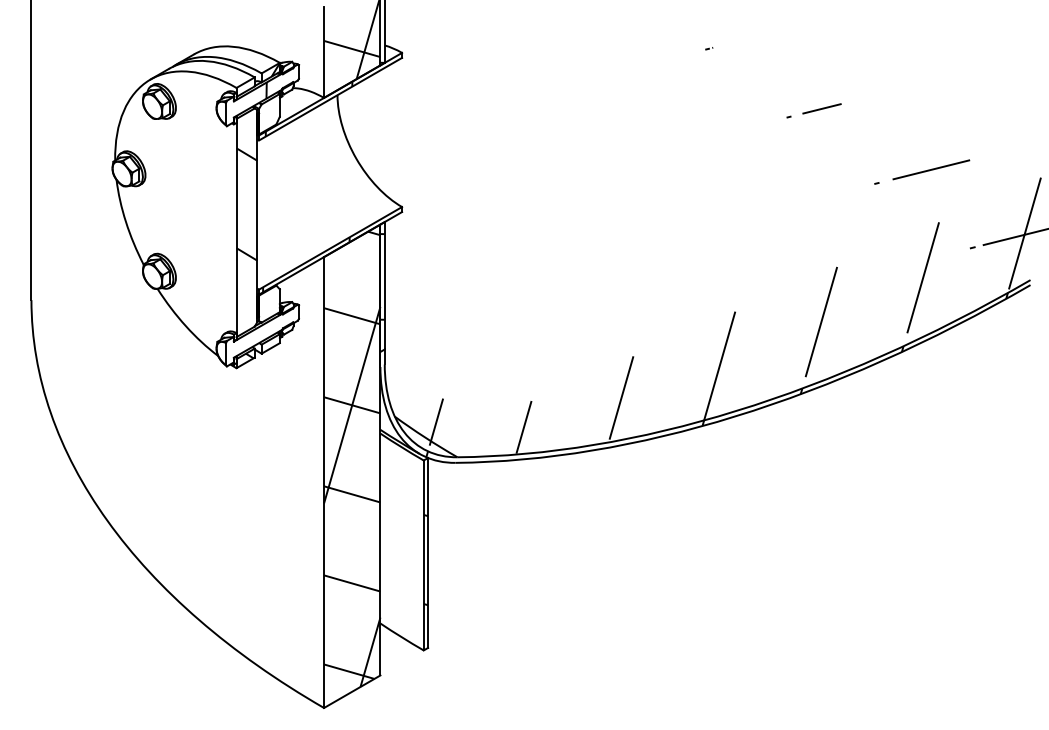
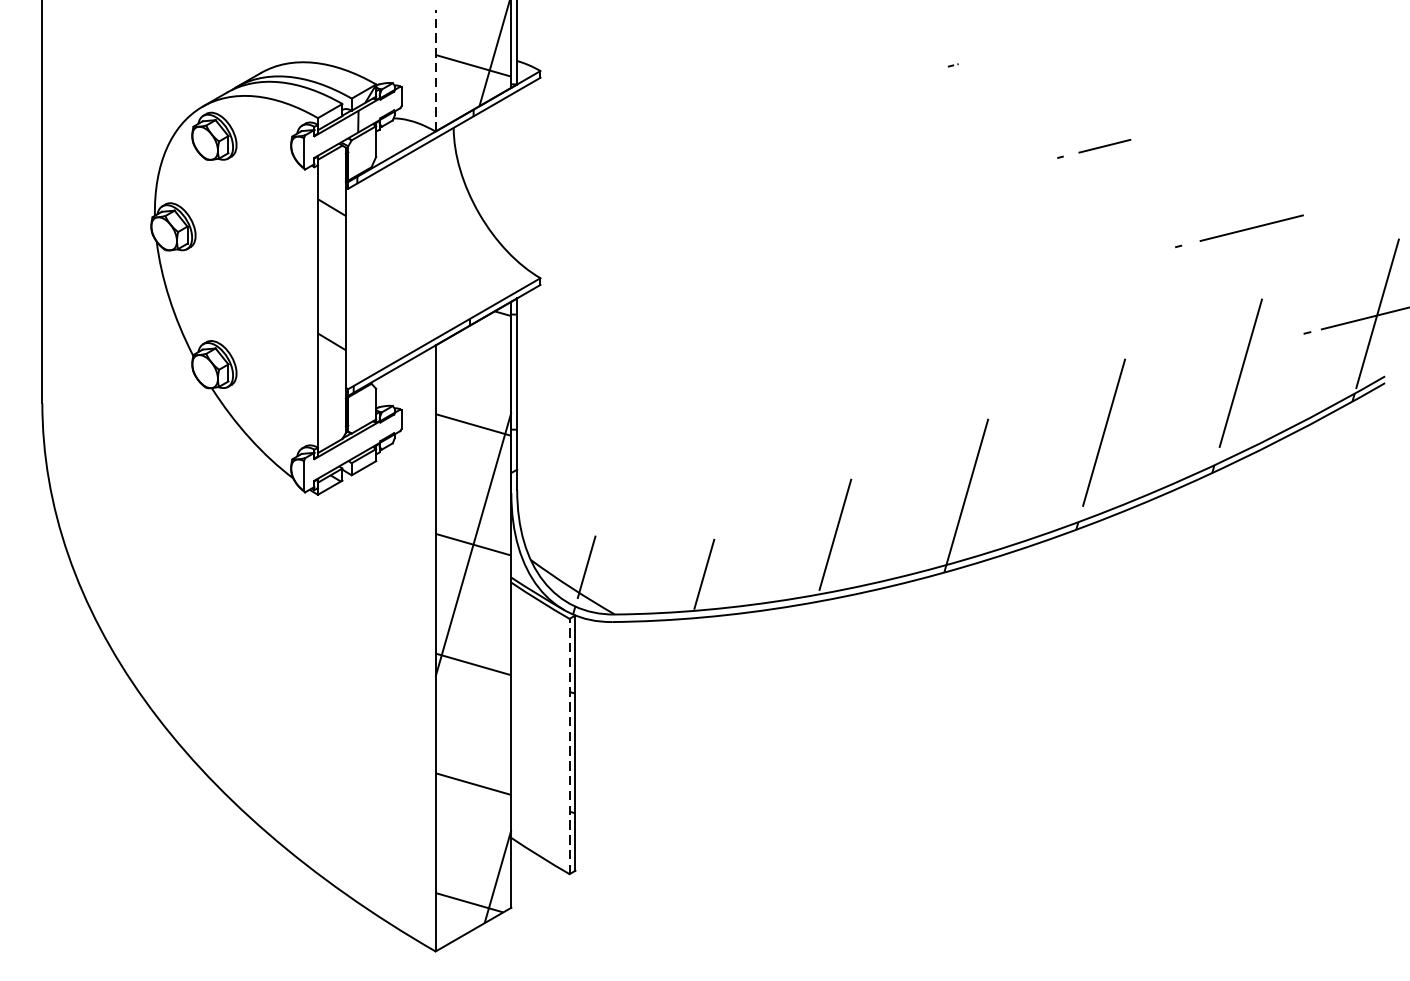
line: (324, 52) -> (436, 70), solid -> dashed
line: (423, 555) -> (569, 746), solid -> dashed

